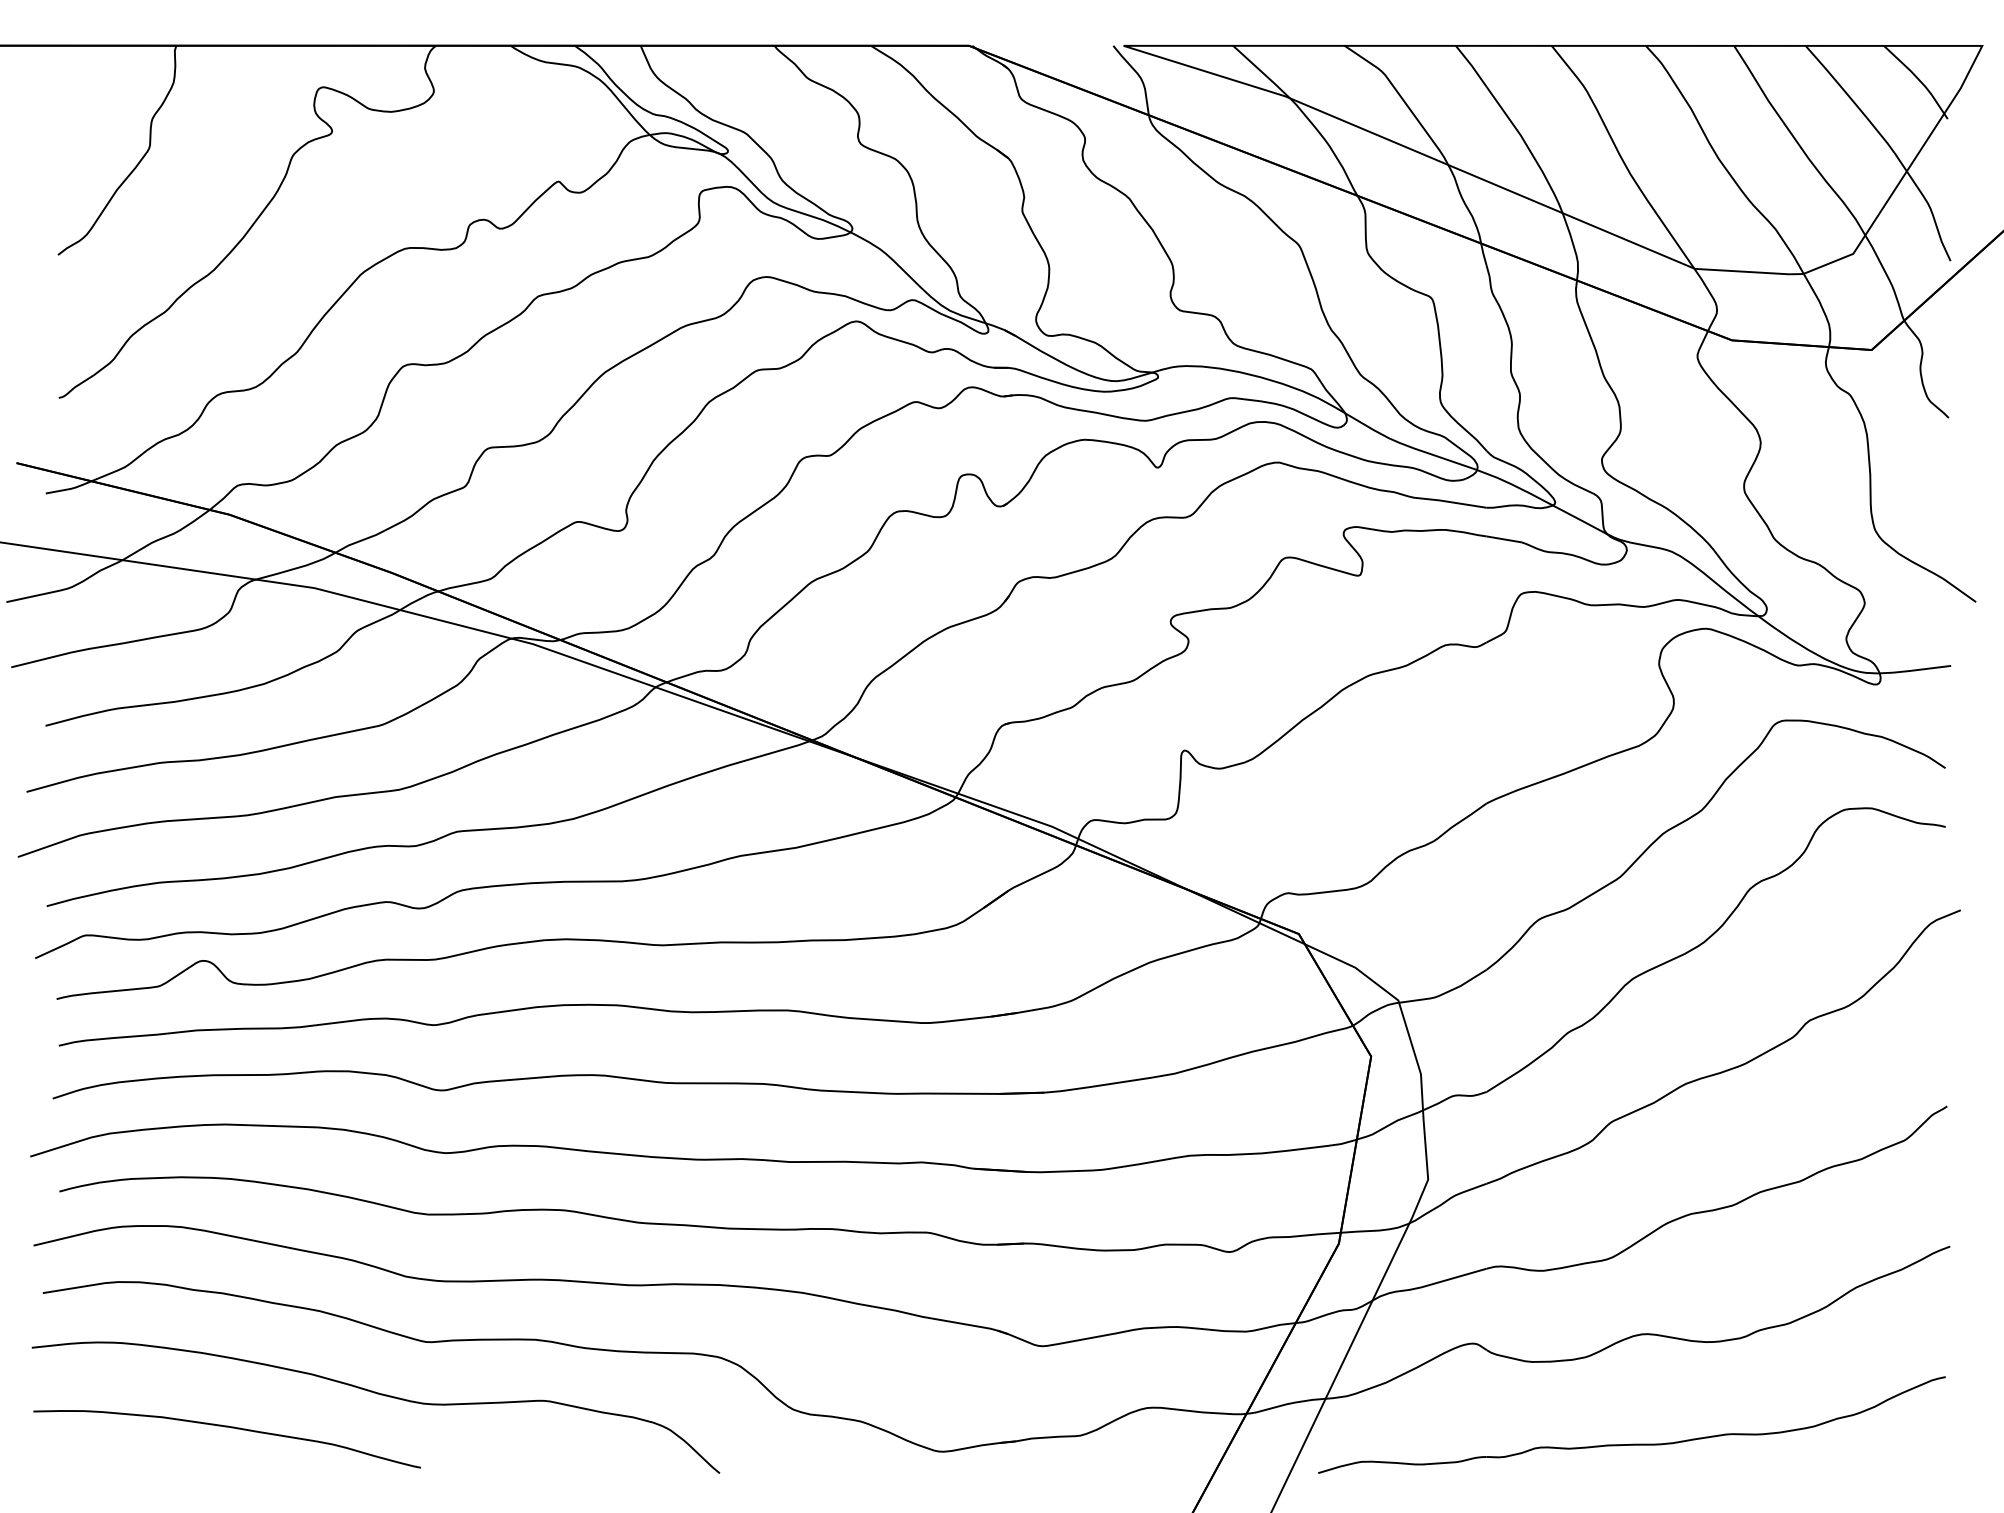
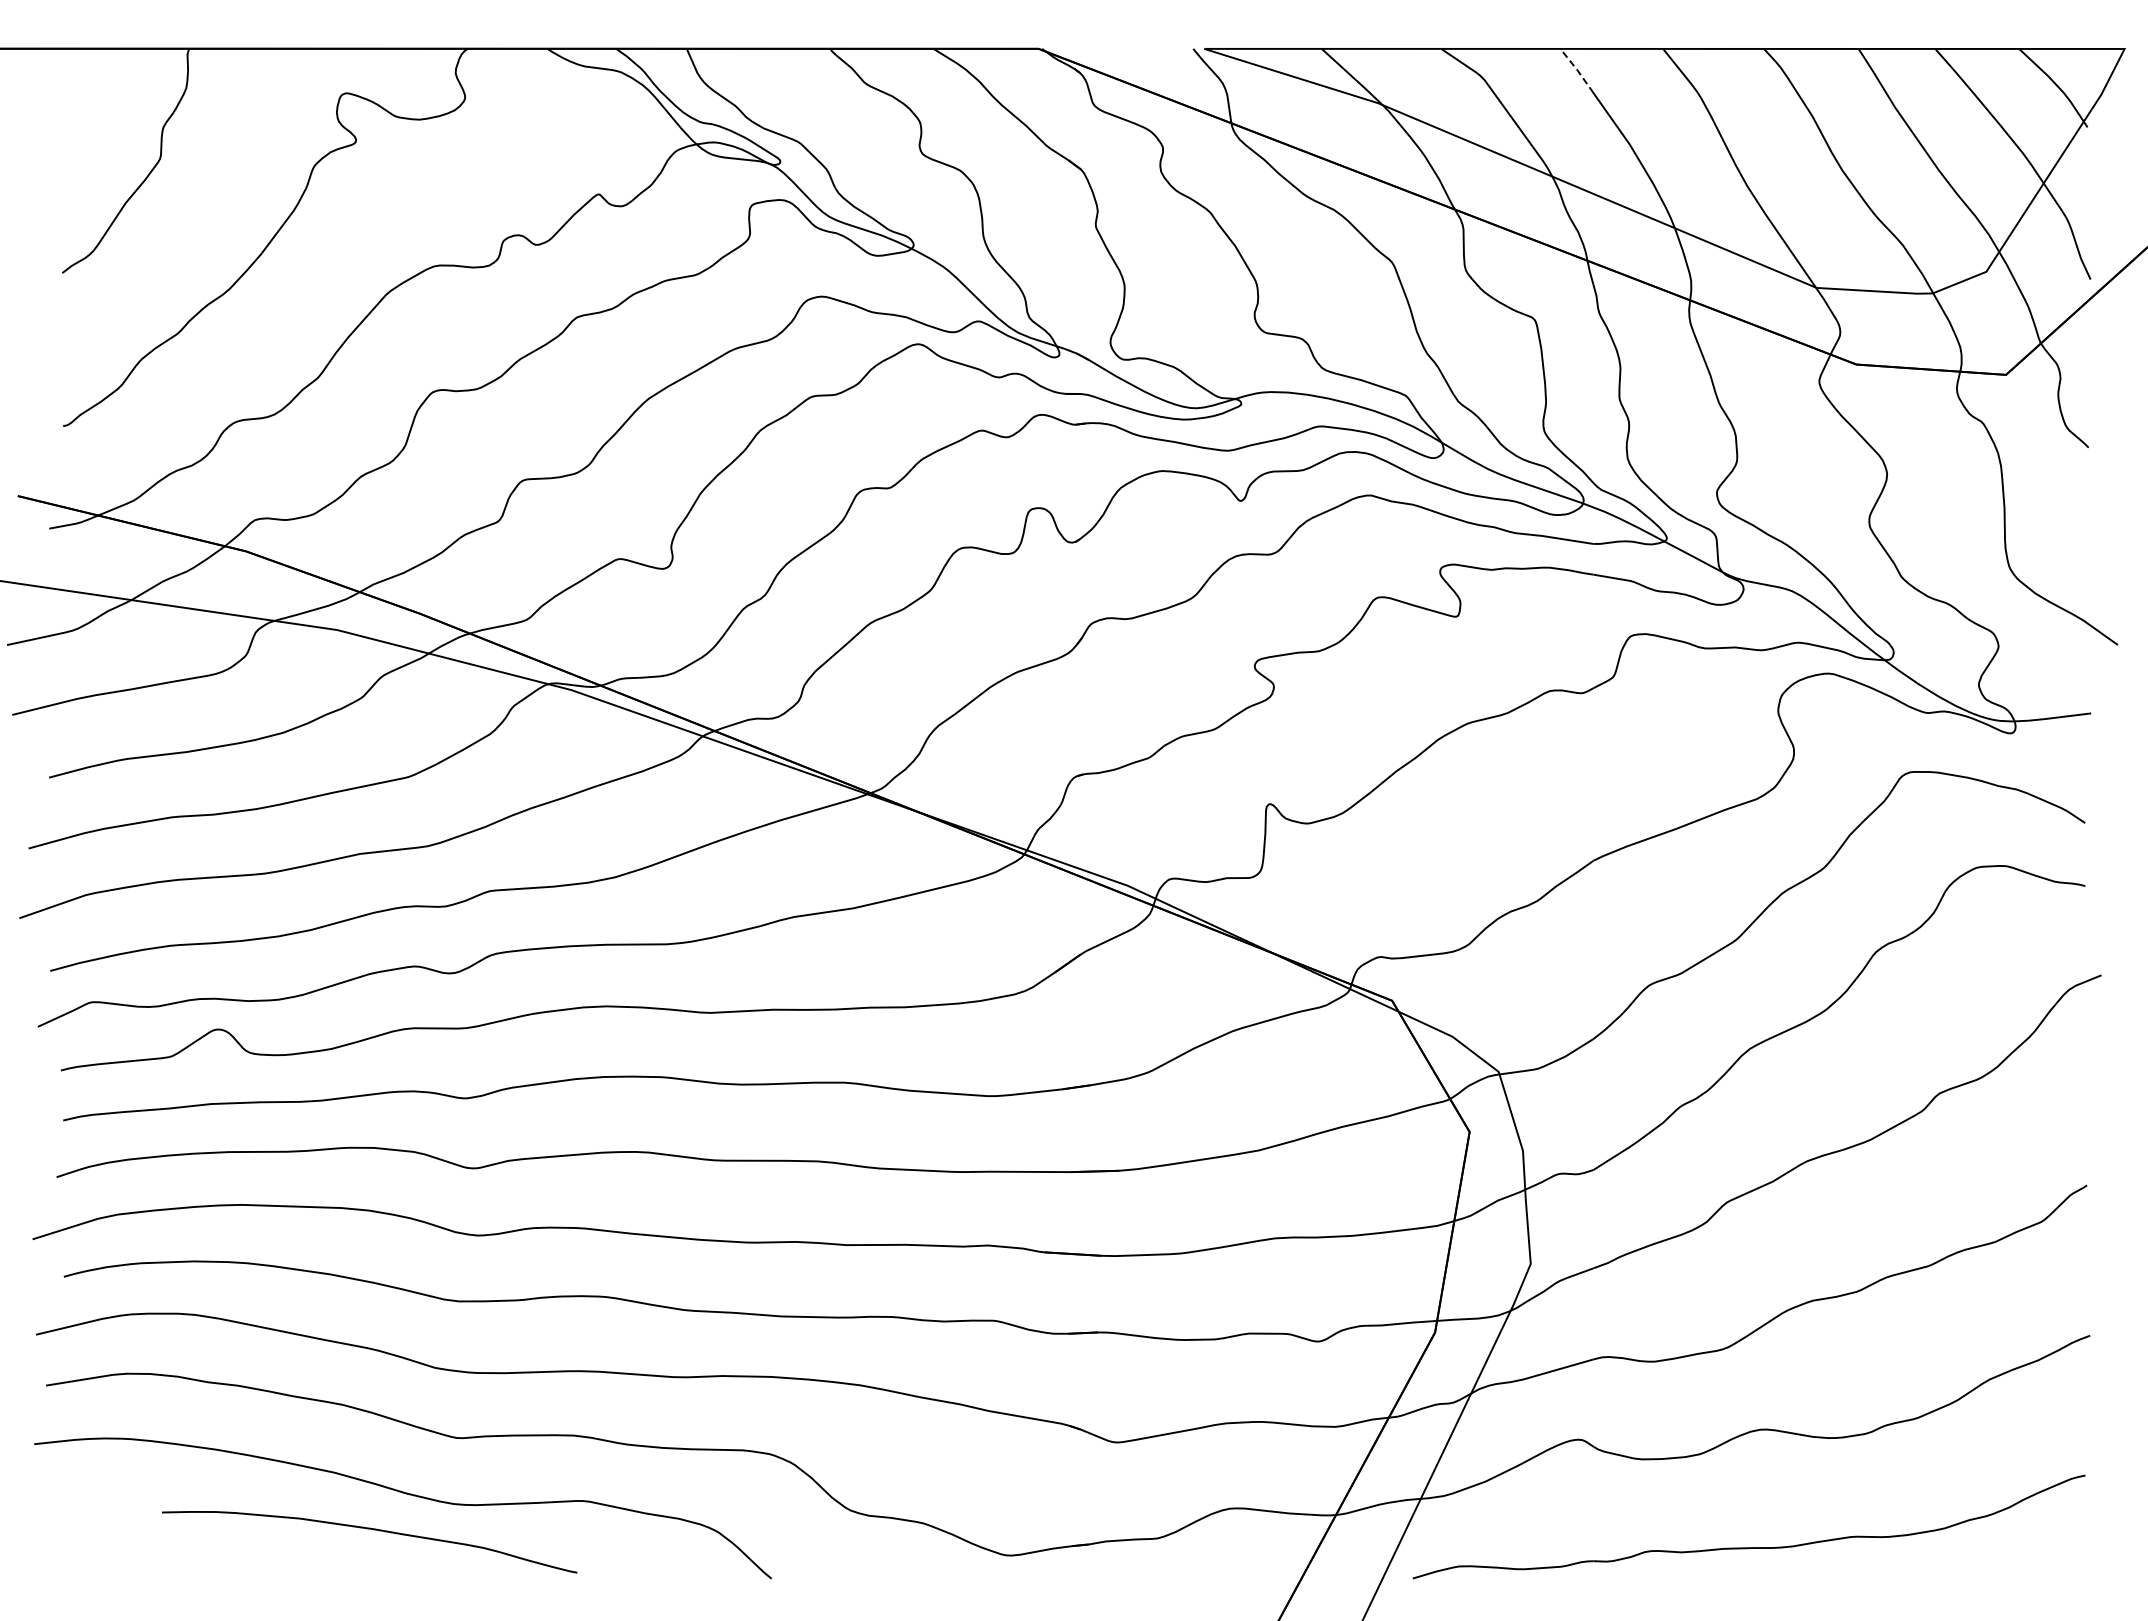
line: (1471, 66) -> (1577, 70), solid -> dashed
curve: (230, 1428) -> (373, 1530), moved

